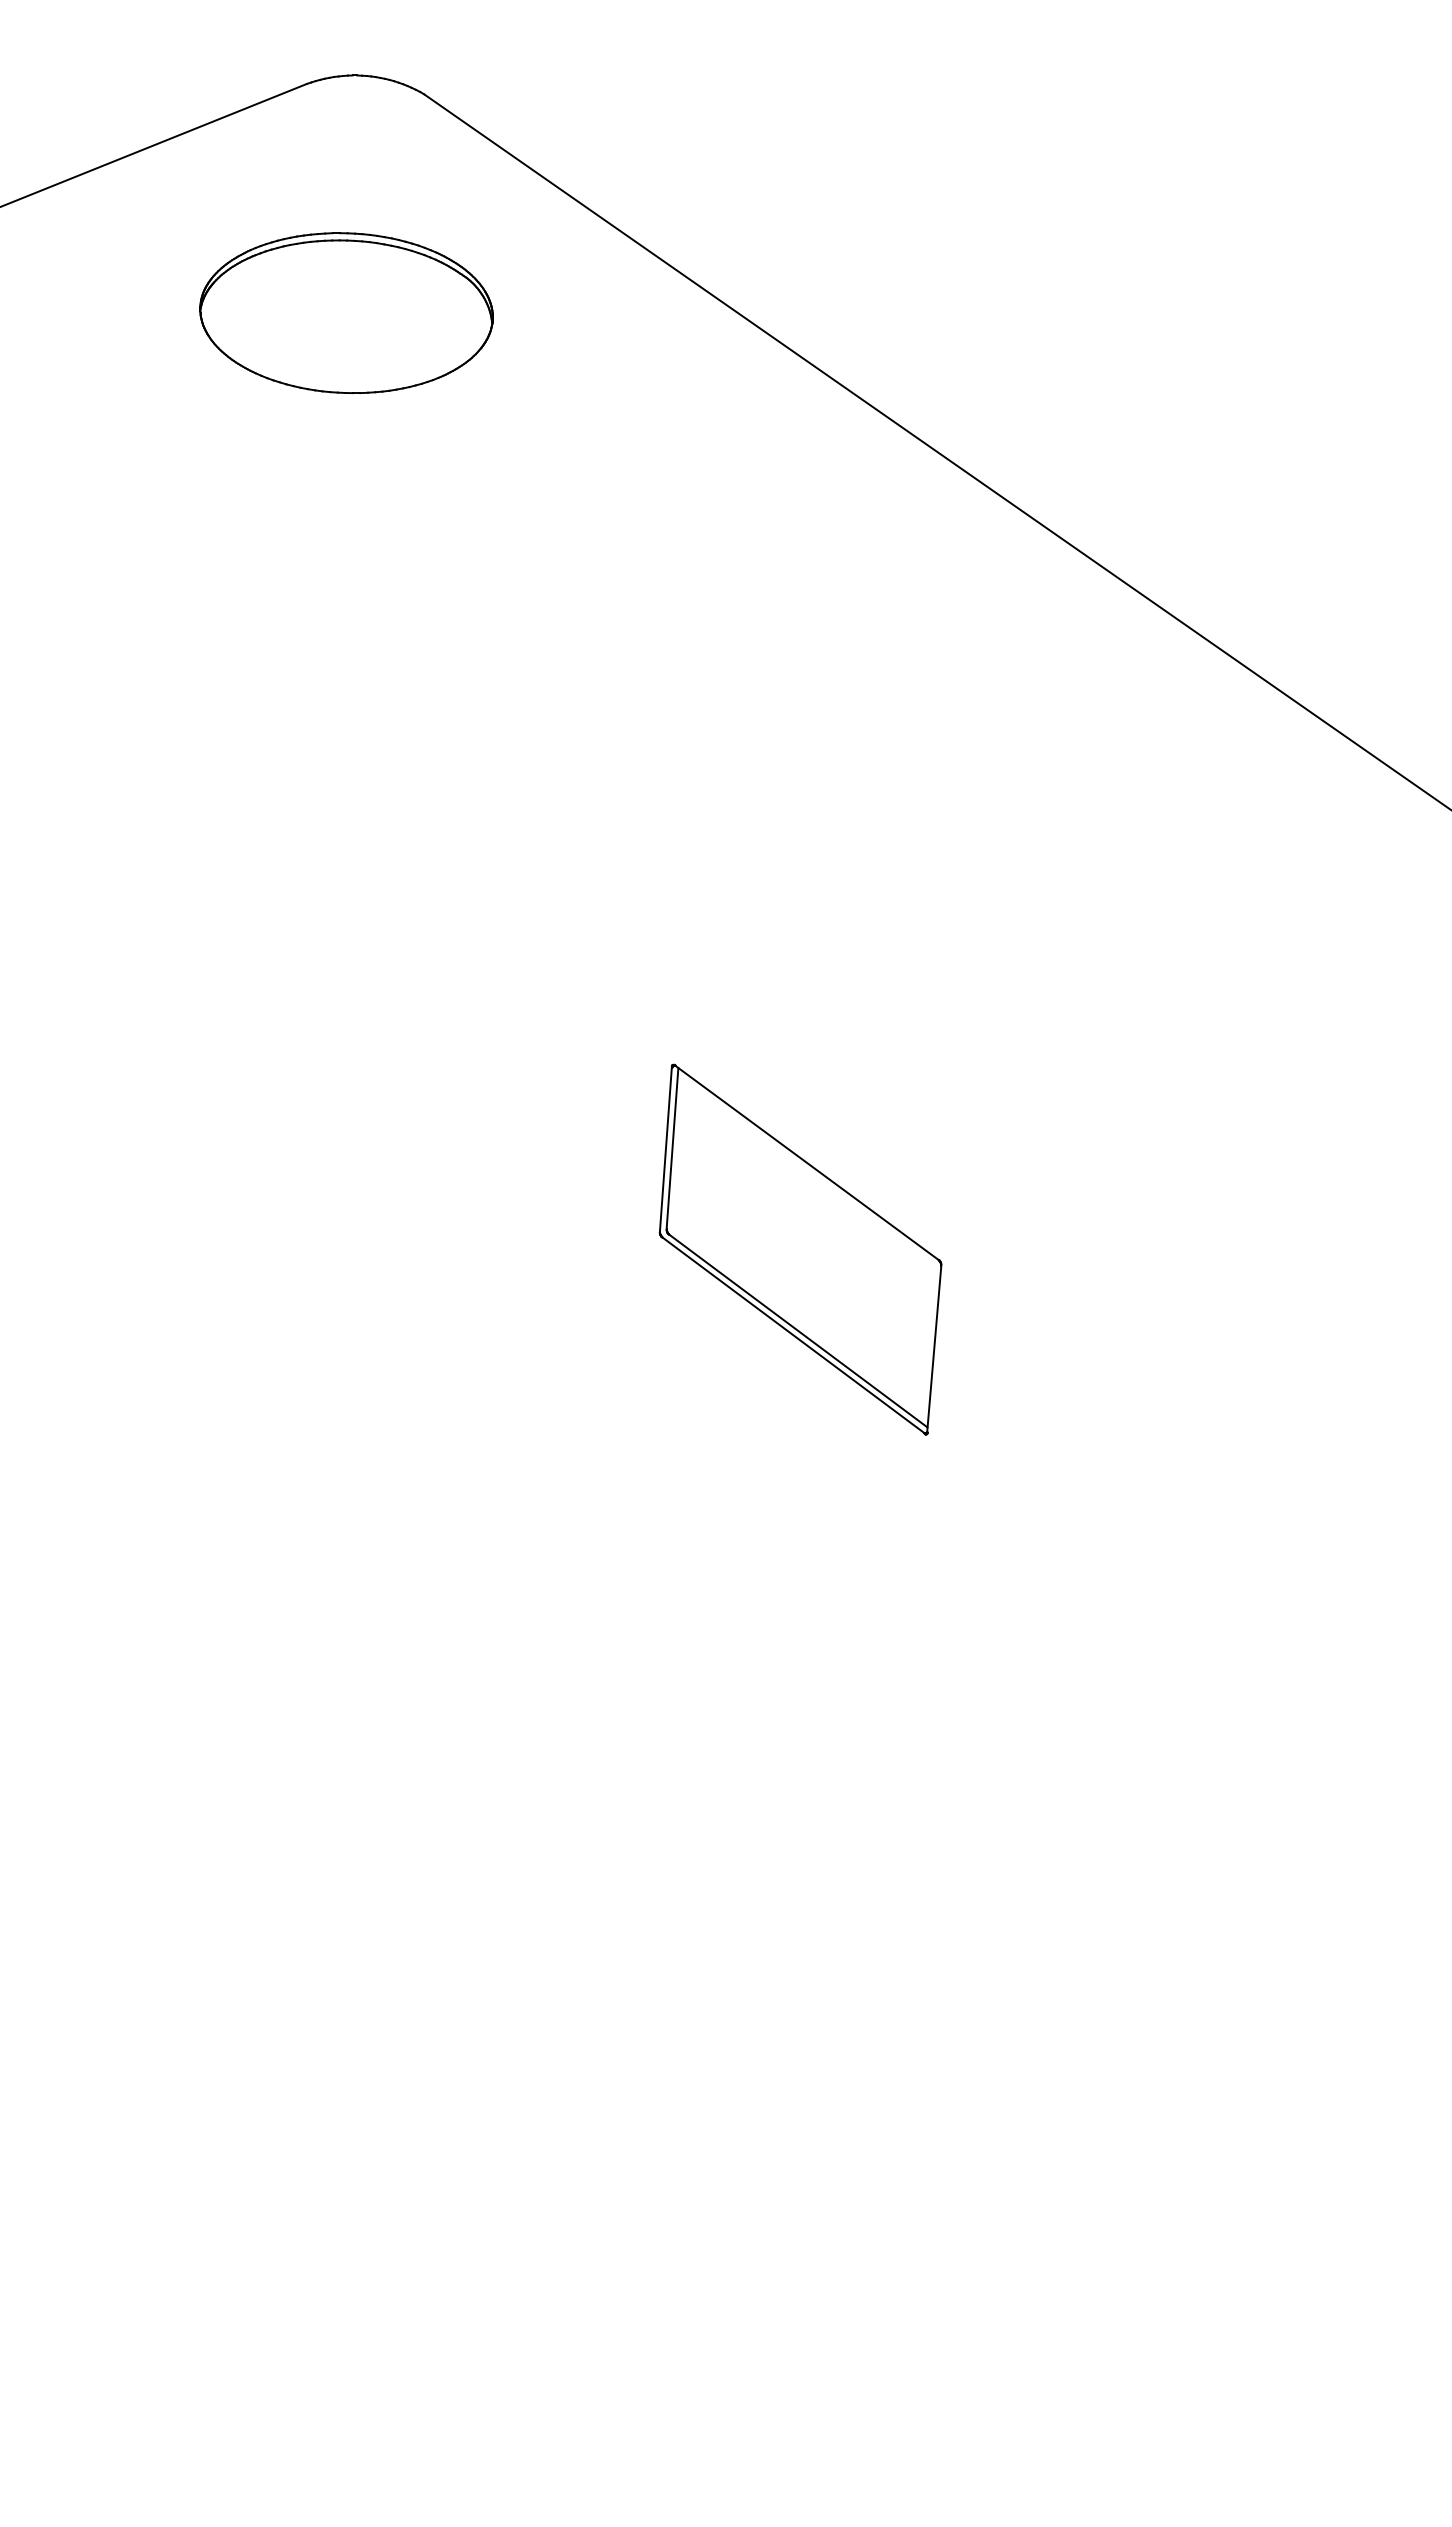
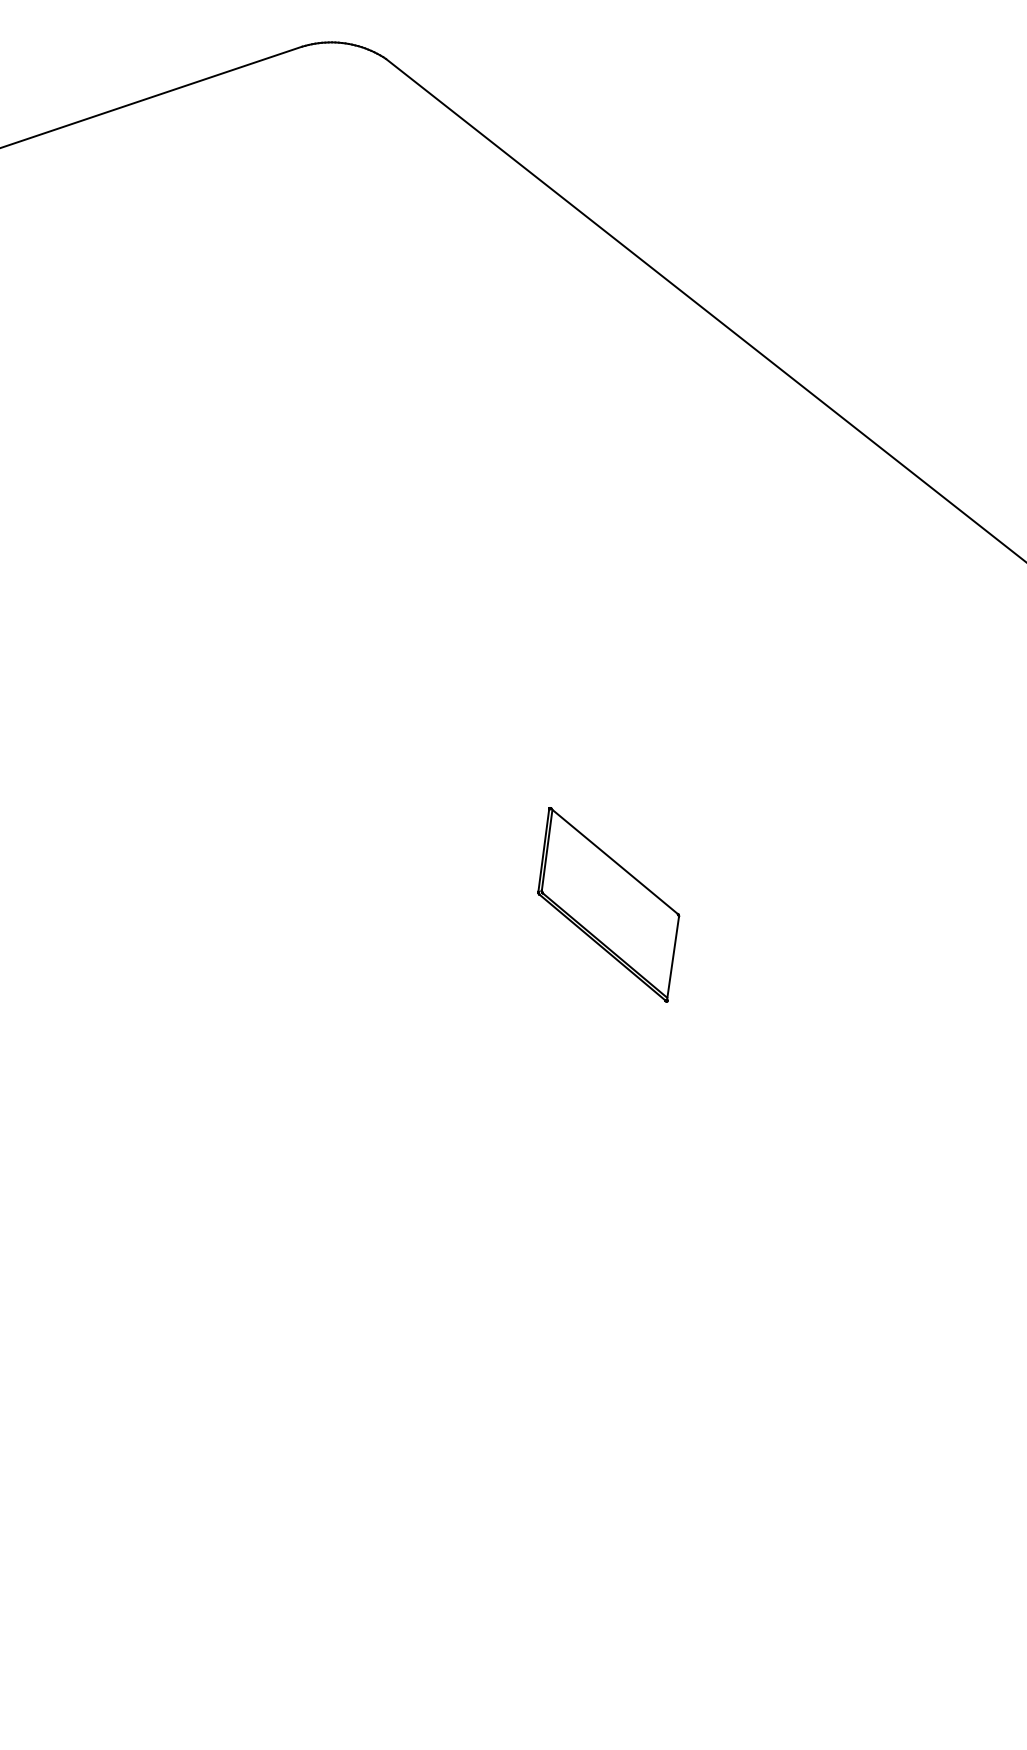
part: (346, 312) -> (321, 212), removed
part: (800, 1249) -> (608, 904), size x0.7

